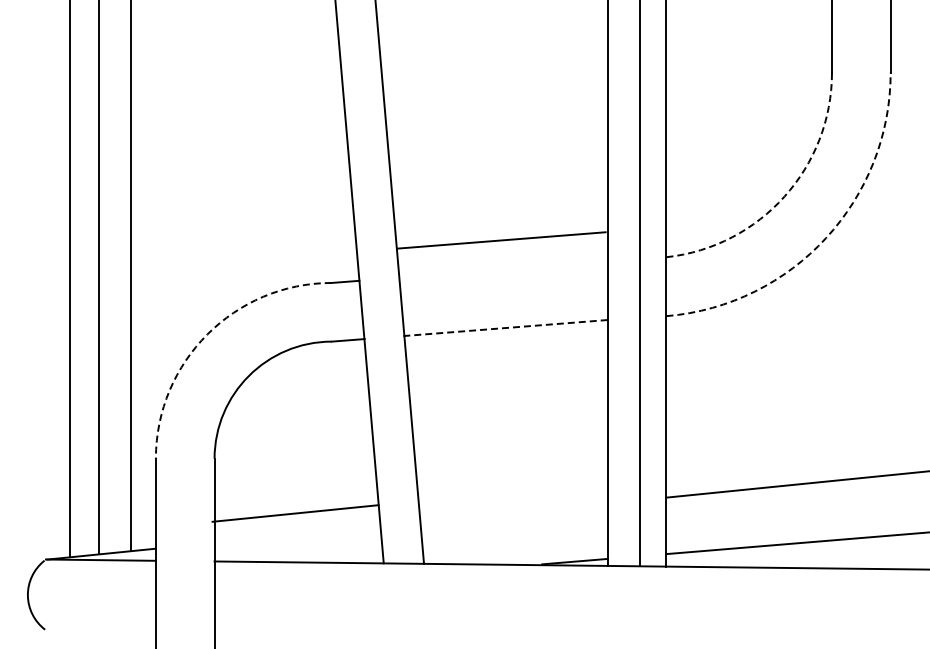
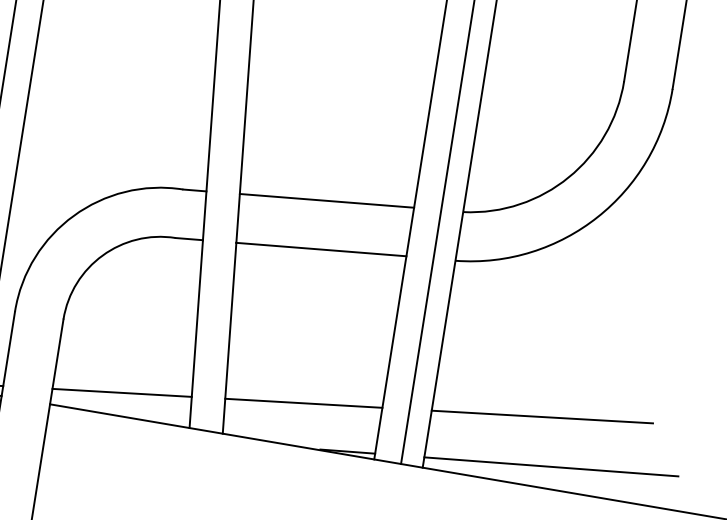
arc: (784, 196) -> (568, 177), dashed -> solid
arc: (826, 238) -> (597, 217), dashed -> solid
line: (501, 240) -> (326, 200), moved
line: (506, 328) -> (321, 250), dashed -> solid
arc: (207, 334) -> (73, 215), dashed -> solid
line: (513, 512) -> (303, 402), added
line: (295, 513) -> (122, 392), moved

